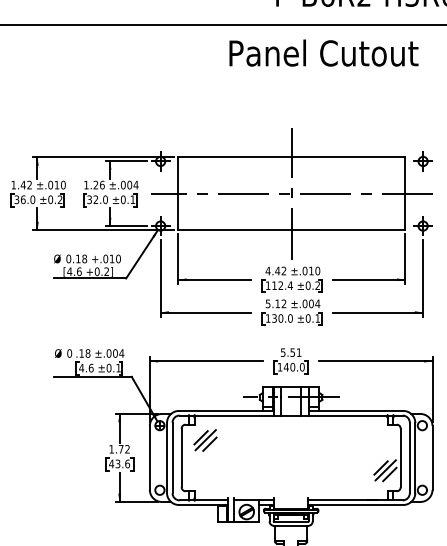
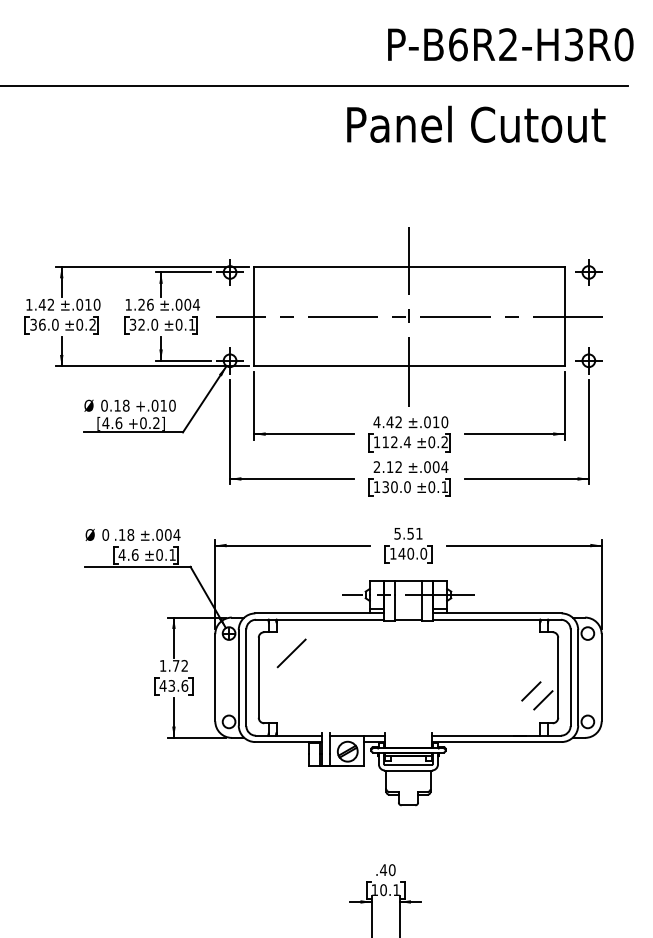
text: (324, 52) -> (476, 123), moved
text: (267, 304) -> (376, 467), 5.12 -> 2.12
line: (201, 438) -> (285, 650), removed
line: (209, 443) -> (297, 658), removed
line: (385, 470) -> (537, 694), removed

